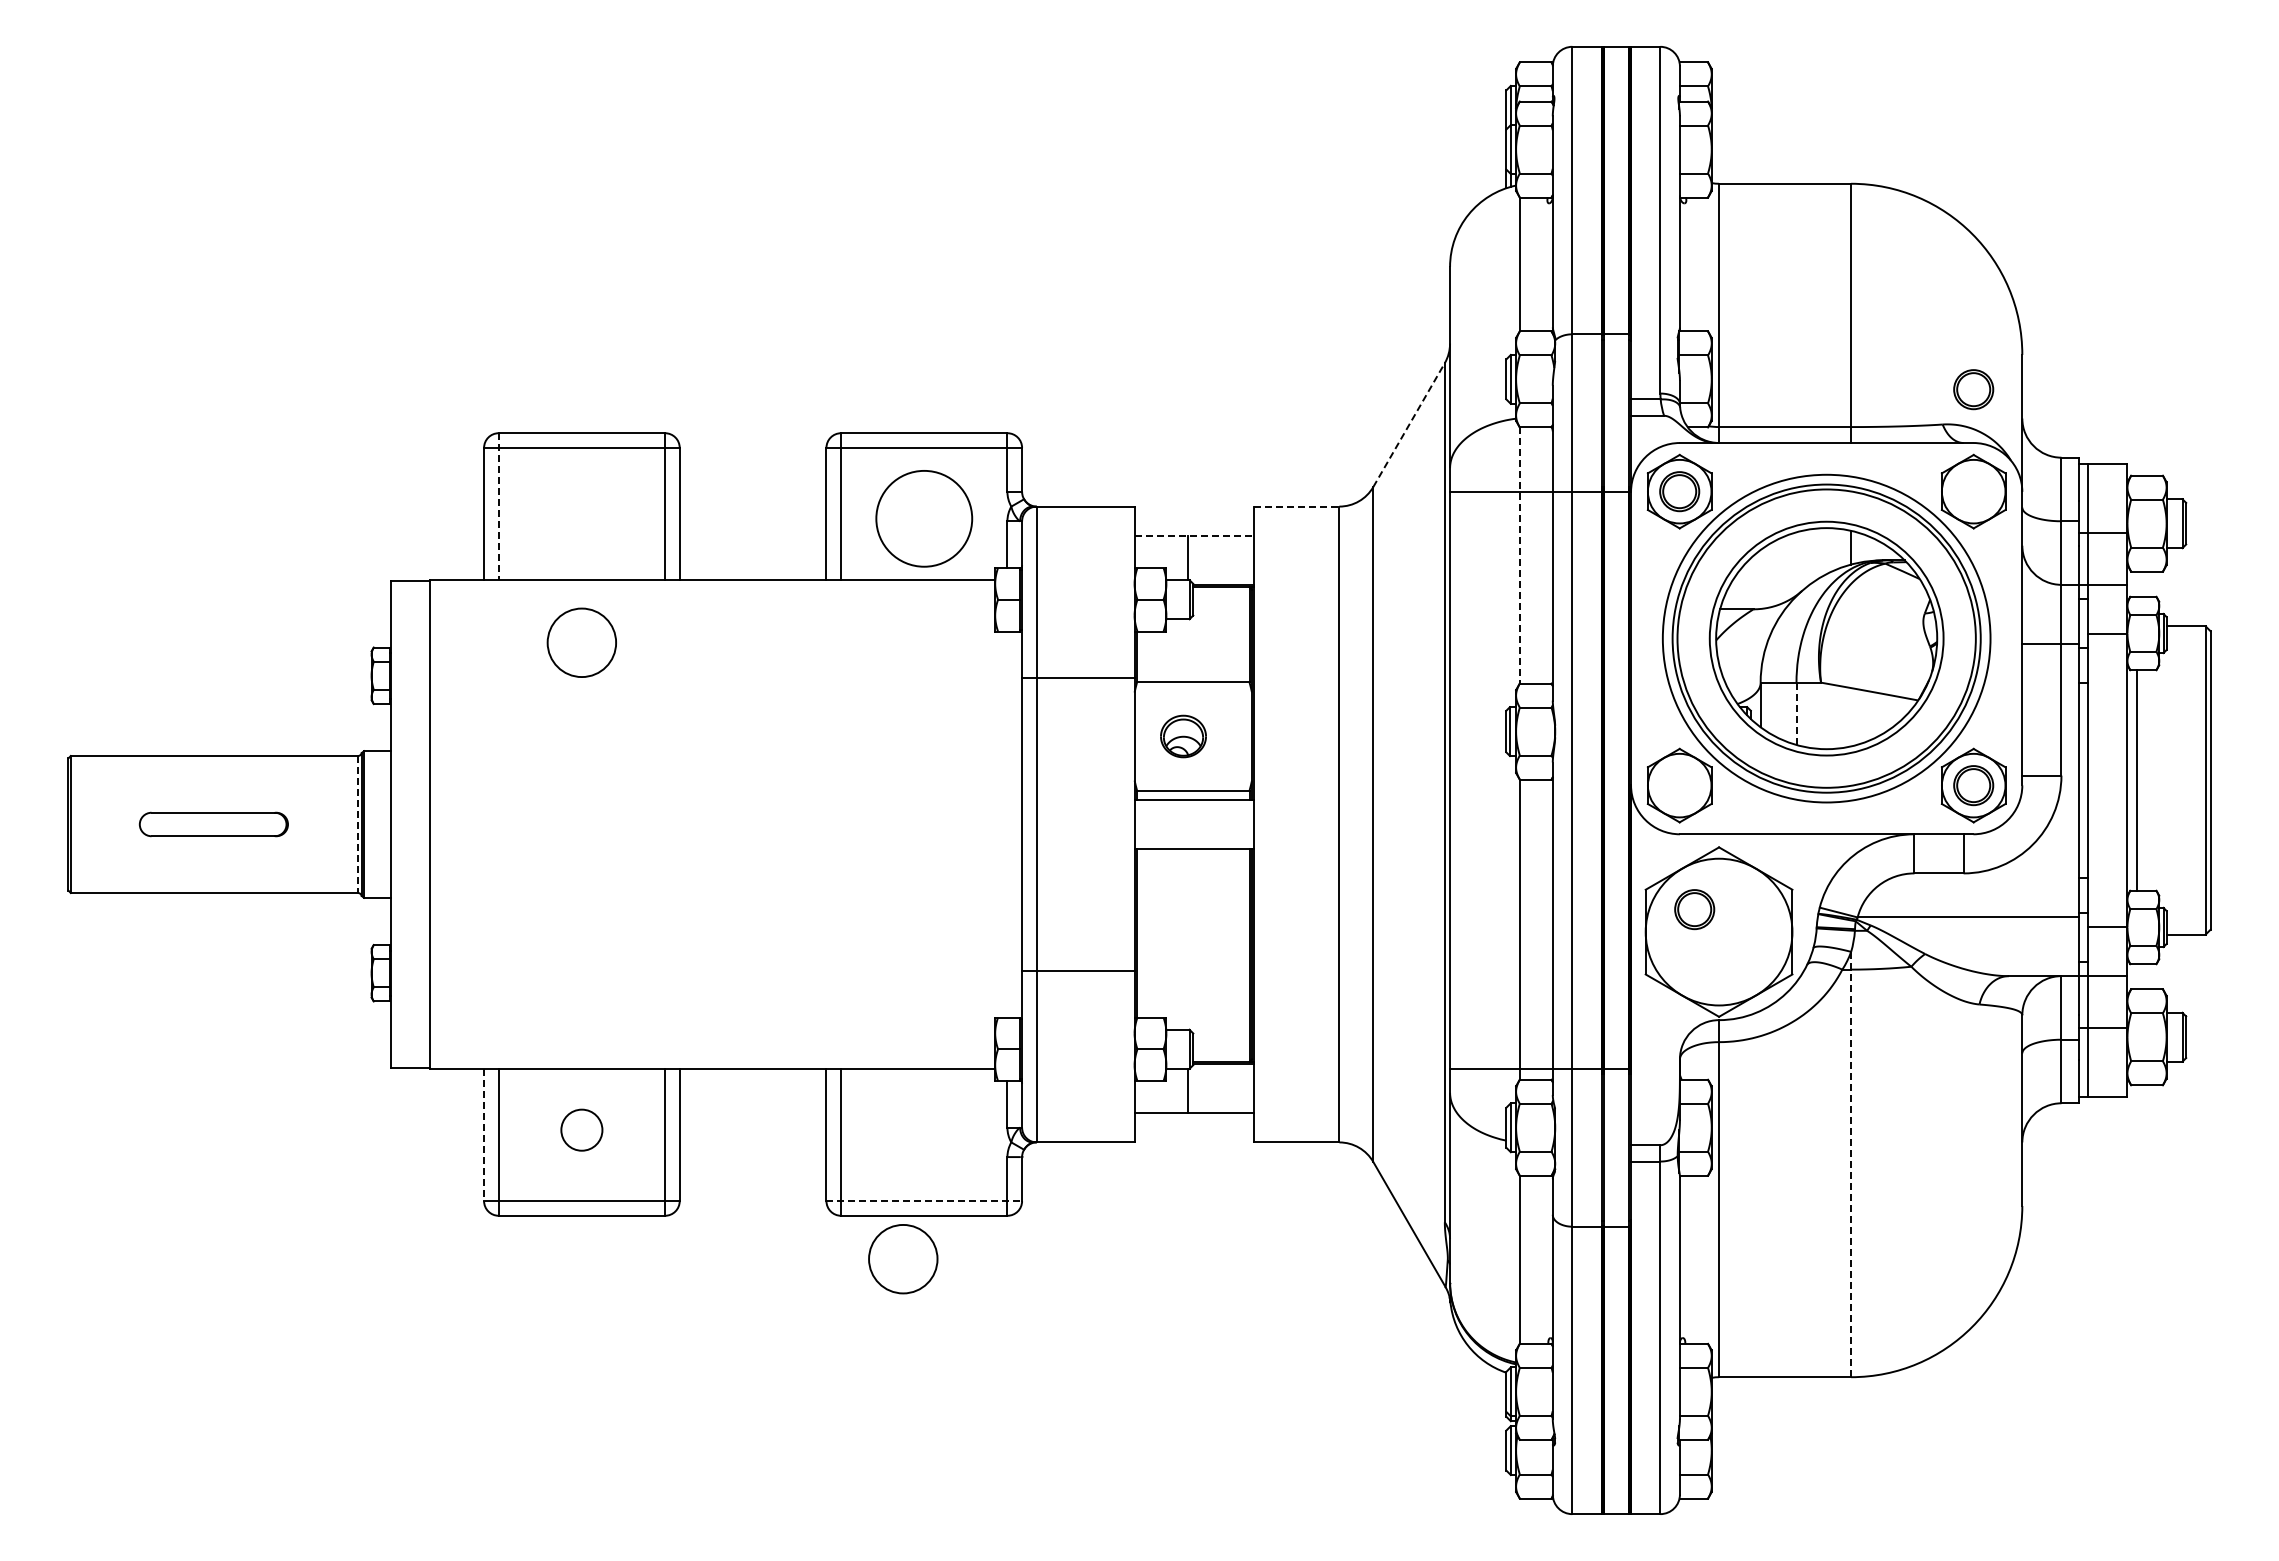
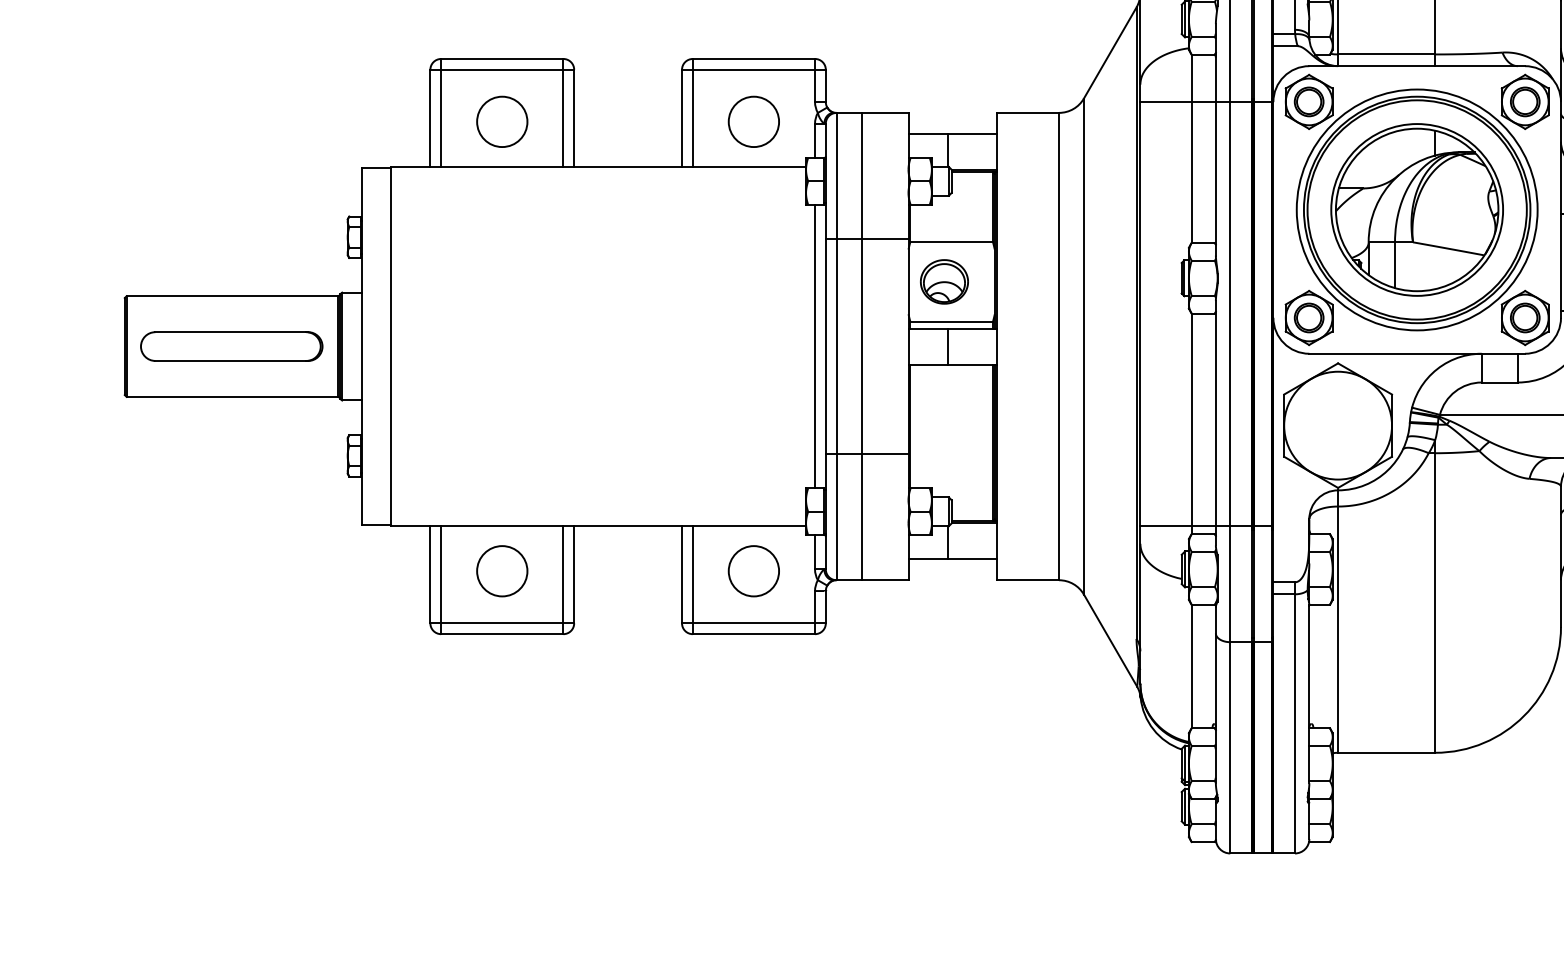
part: (1973, 389) -> (1525, 101), moved
line: (1409, 425) -> (1110, 53), dashed -> solid
line: (1296, 506) -> (1027, 112), dashed -> solid
line: (498, 507) -> (440, 113), dashed -> solid
circle: (924, 518) -> (754, 121), size x0.71
line: (1194, 535) -> (952, 134), dashed -> solid
line: (1519, 556) -> (1191, 149), dashed -> solid
circle: (581, 642) -> (501, 121), moved
line: (1796, 713) -> (1395, 264), dashed -> solid
part: (1183, 736) -> (944, 281), size x1.43
part: (213, 824) -> (231, 346), size x1.67
line: (1007, 824) -> (815, 346), added
line: (1071, 824) -> (862, 346), added
line: (1188, 824) -> (948, 346), added
line: (357, 825) -> (337, 347), dashed -> solid
part: (1694, 909) -> (1309, 317), moved
circle: (581, 1129) -> (501, 570), size x1.67
line: (484, 1135) -> (430, 575), dashed -> solid
line: (1851, 1164) -> (1435, 596), dashed -> solid
line: (924, 1201) -> (754, 623), dashed -> solid
circle: (903, 1259) -> (754, 571), moved

